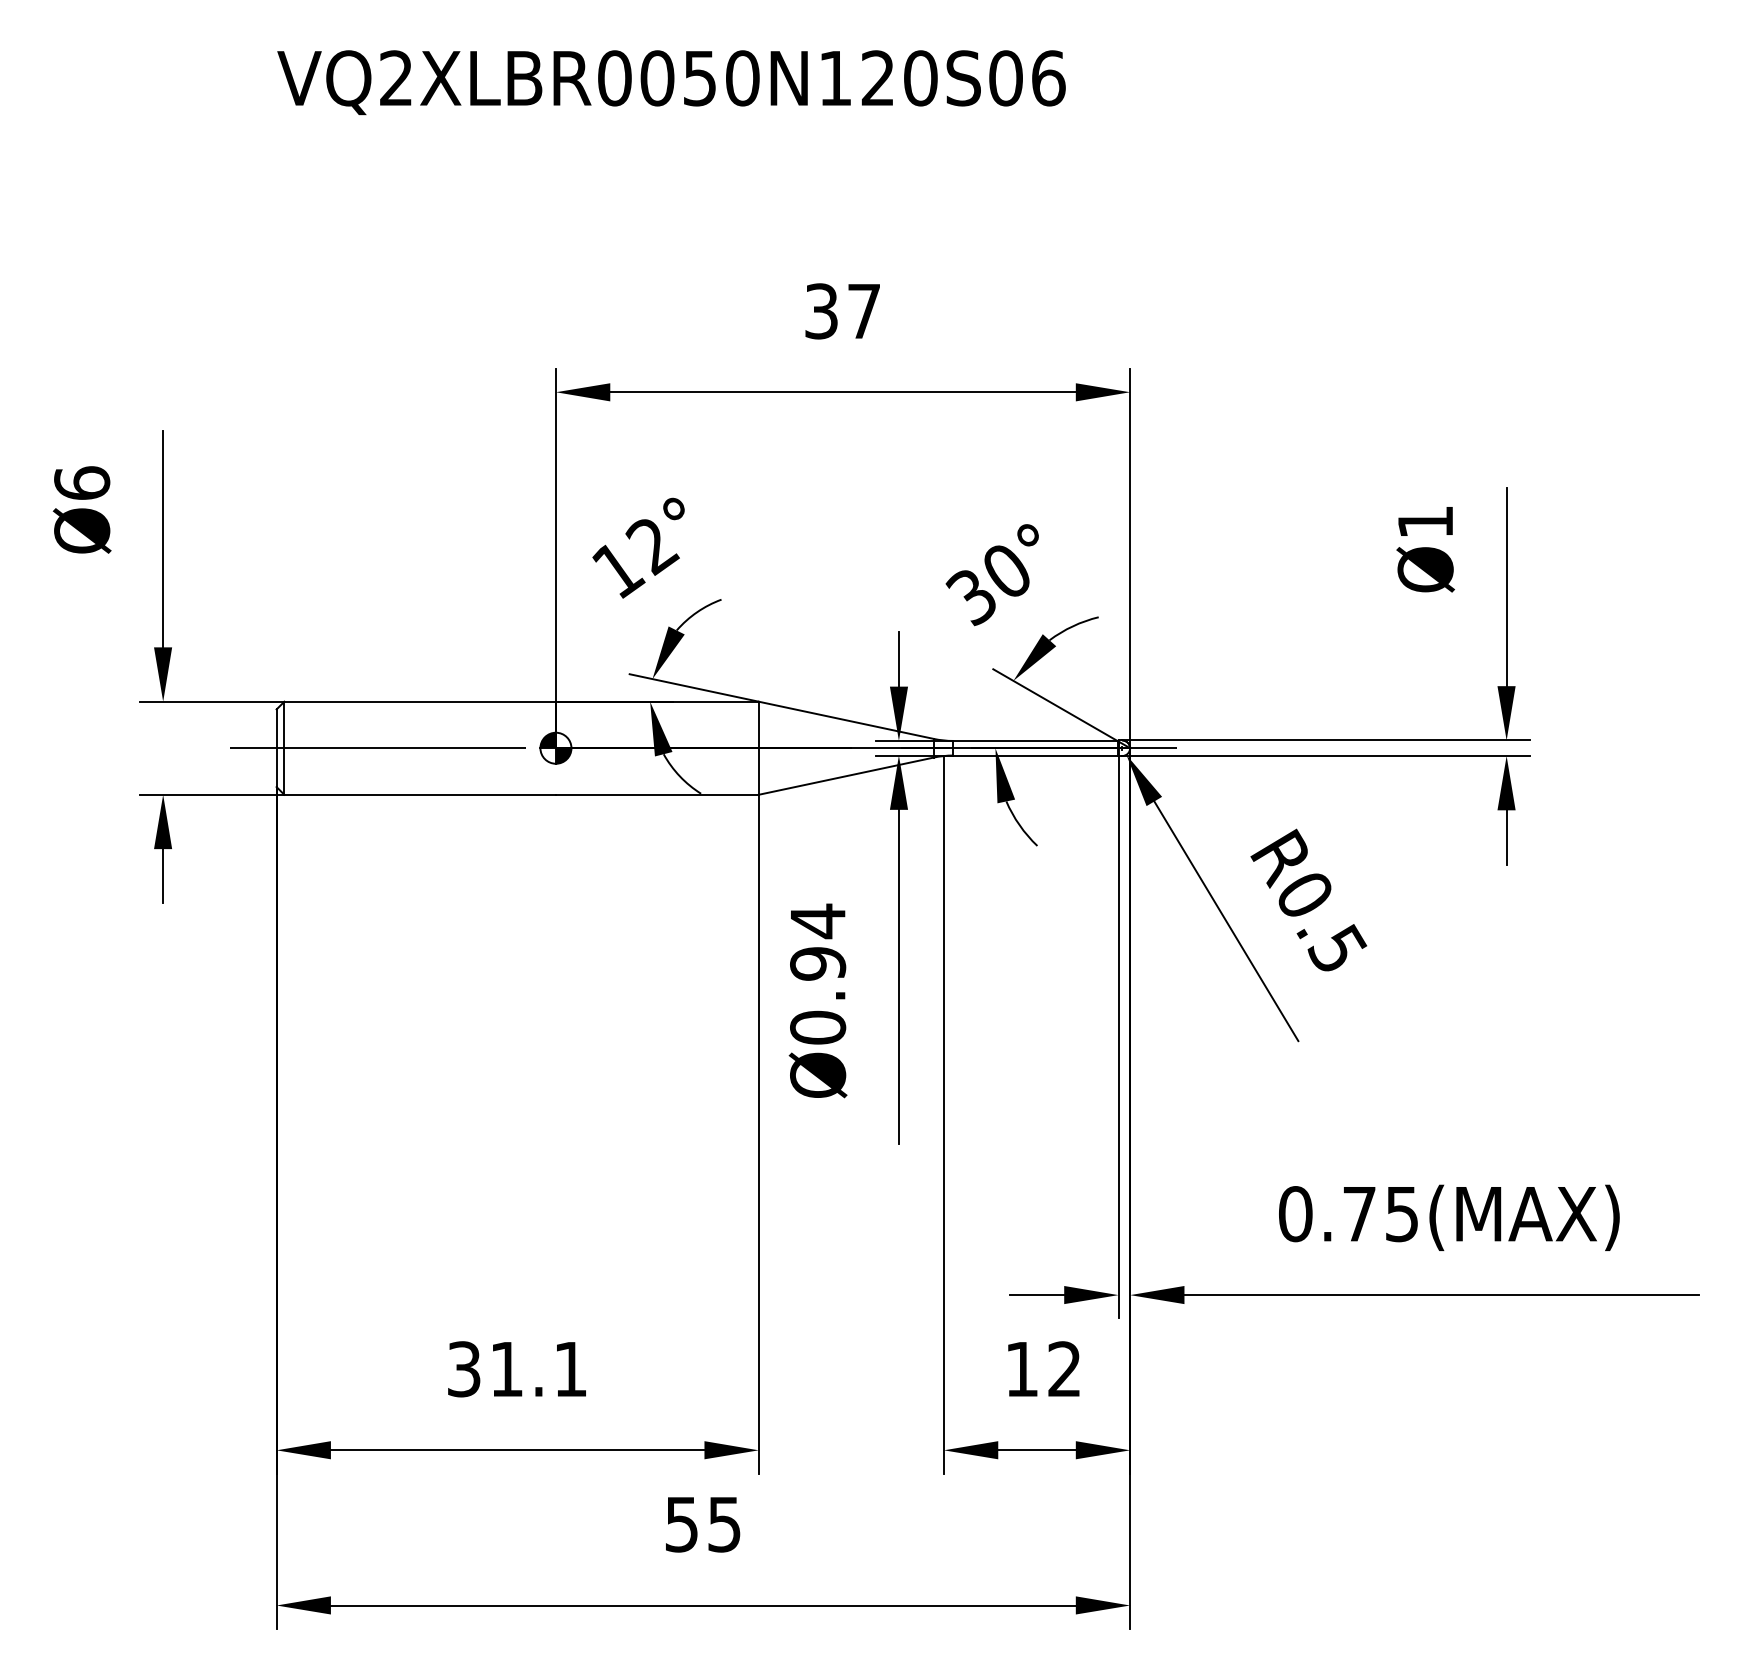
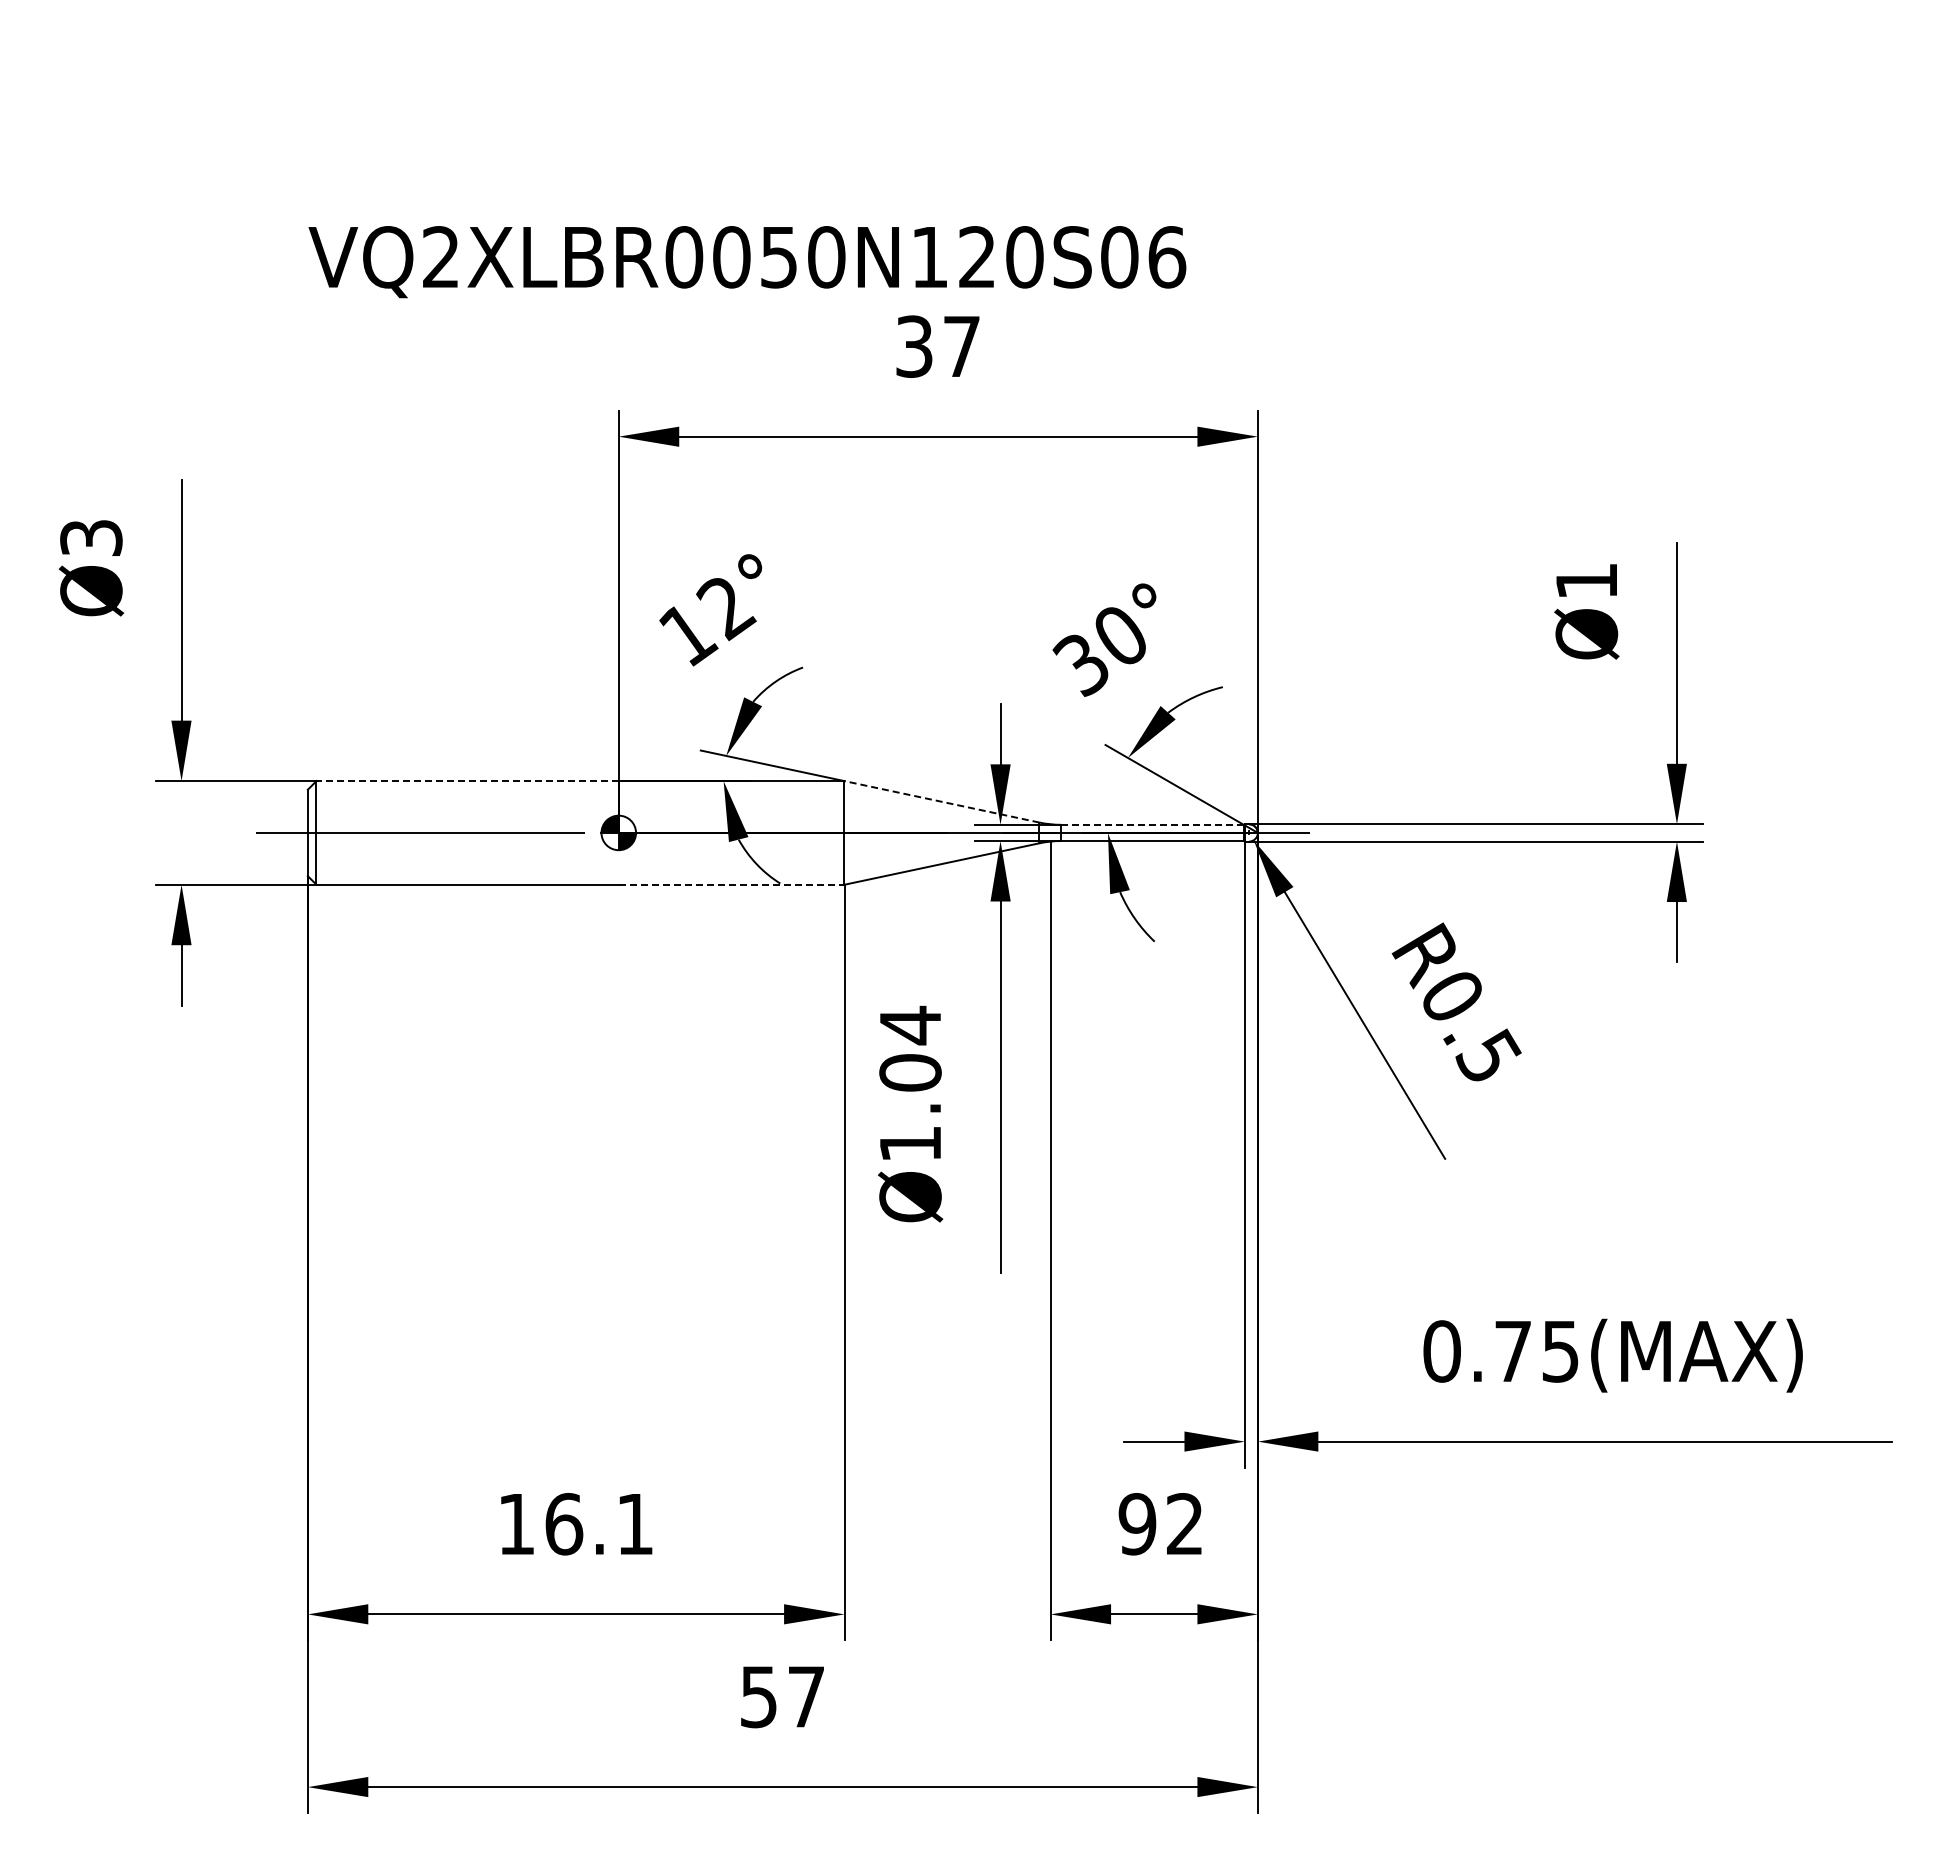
text: (671, 83) -> (747, 262), moved
text: (82, 482) -> (91, 537), Ø6 -> Ø3
line: (420, 702) -> (467, 781), solid -> dashed
line: (845, 720) -> (941, 801), solid -> dashed
line: (1035, 740) -> (1152, 824), solid -> dashed
line: (657, 794) -> (731, 884), solid -> dashed
text: (818, 995) -> (910, 1108), Ø0.94 -> Ø1.04
text: (485, 1369) -> (540, 1524), 31.1 -> 16.1
text: (1021, 1369) -> (1137, 1524), 12 -> 92
text: (723, 1524) -> (805, 1697), 55 -> 57

